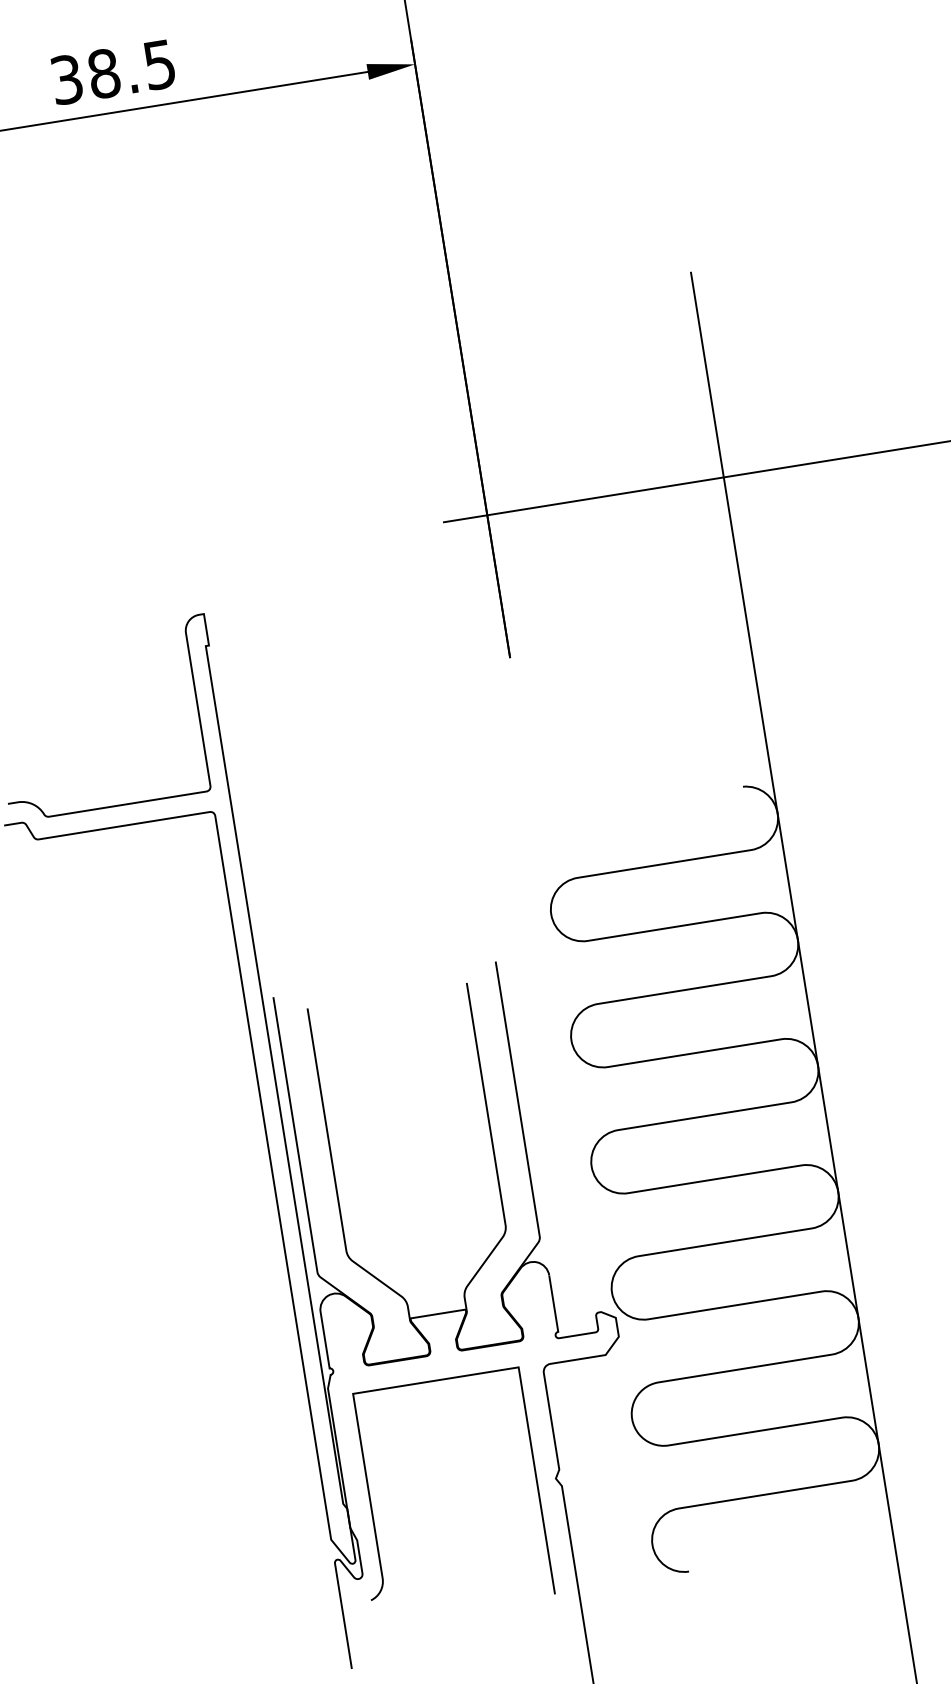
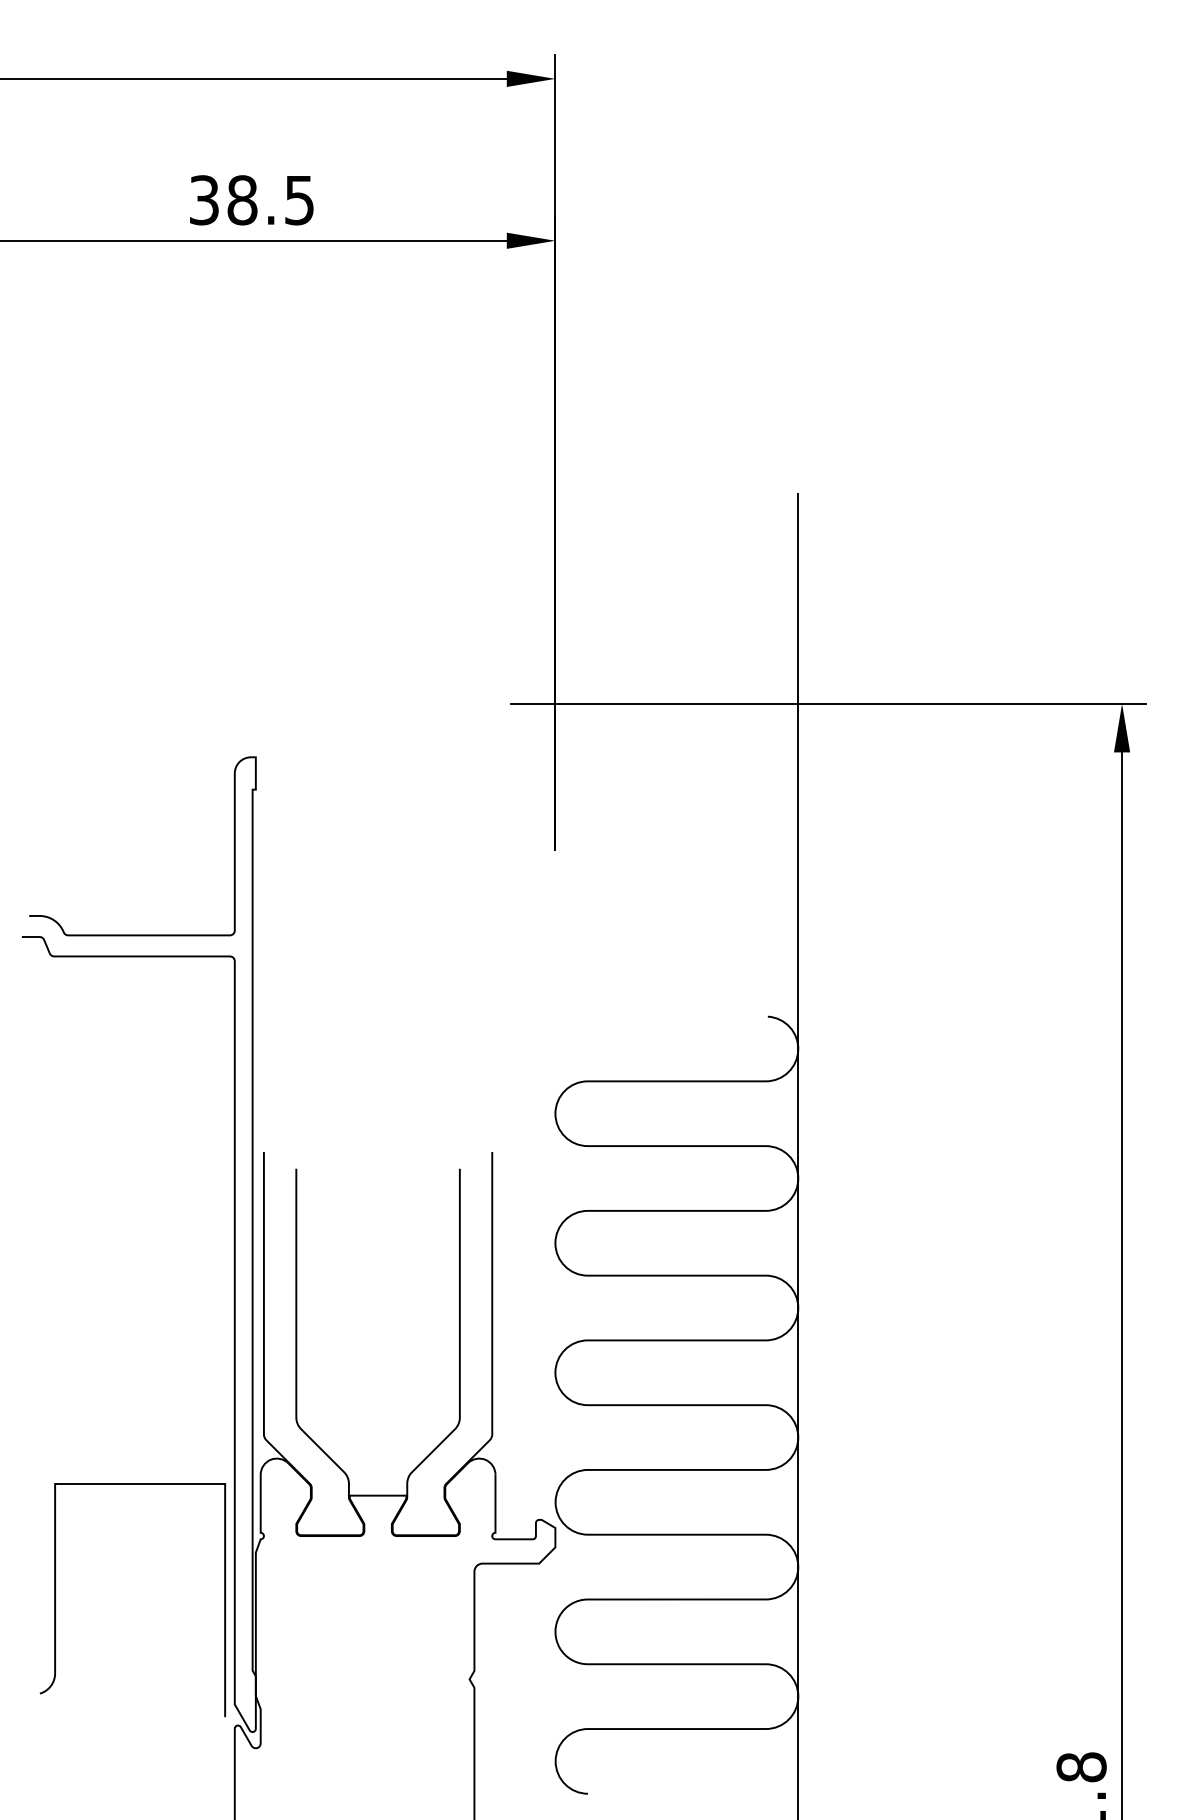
curve: (371, 1507) -> (55, 1600), moved

